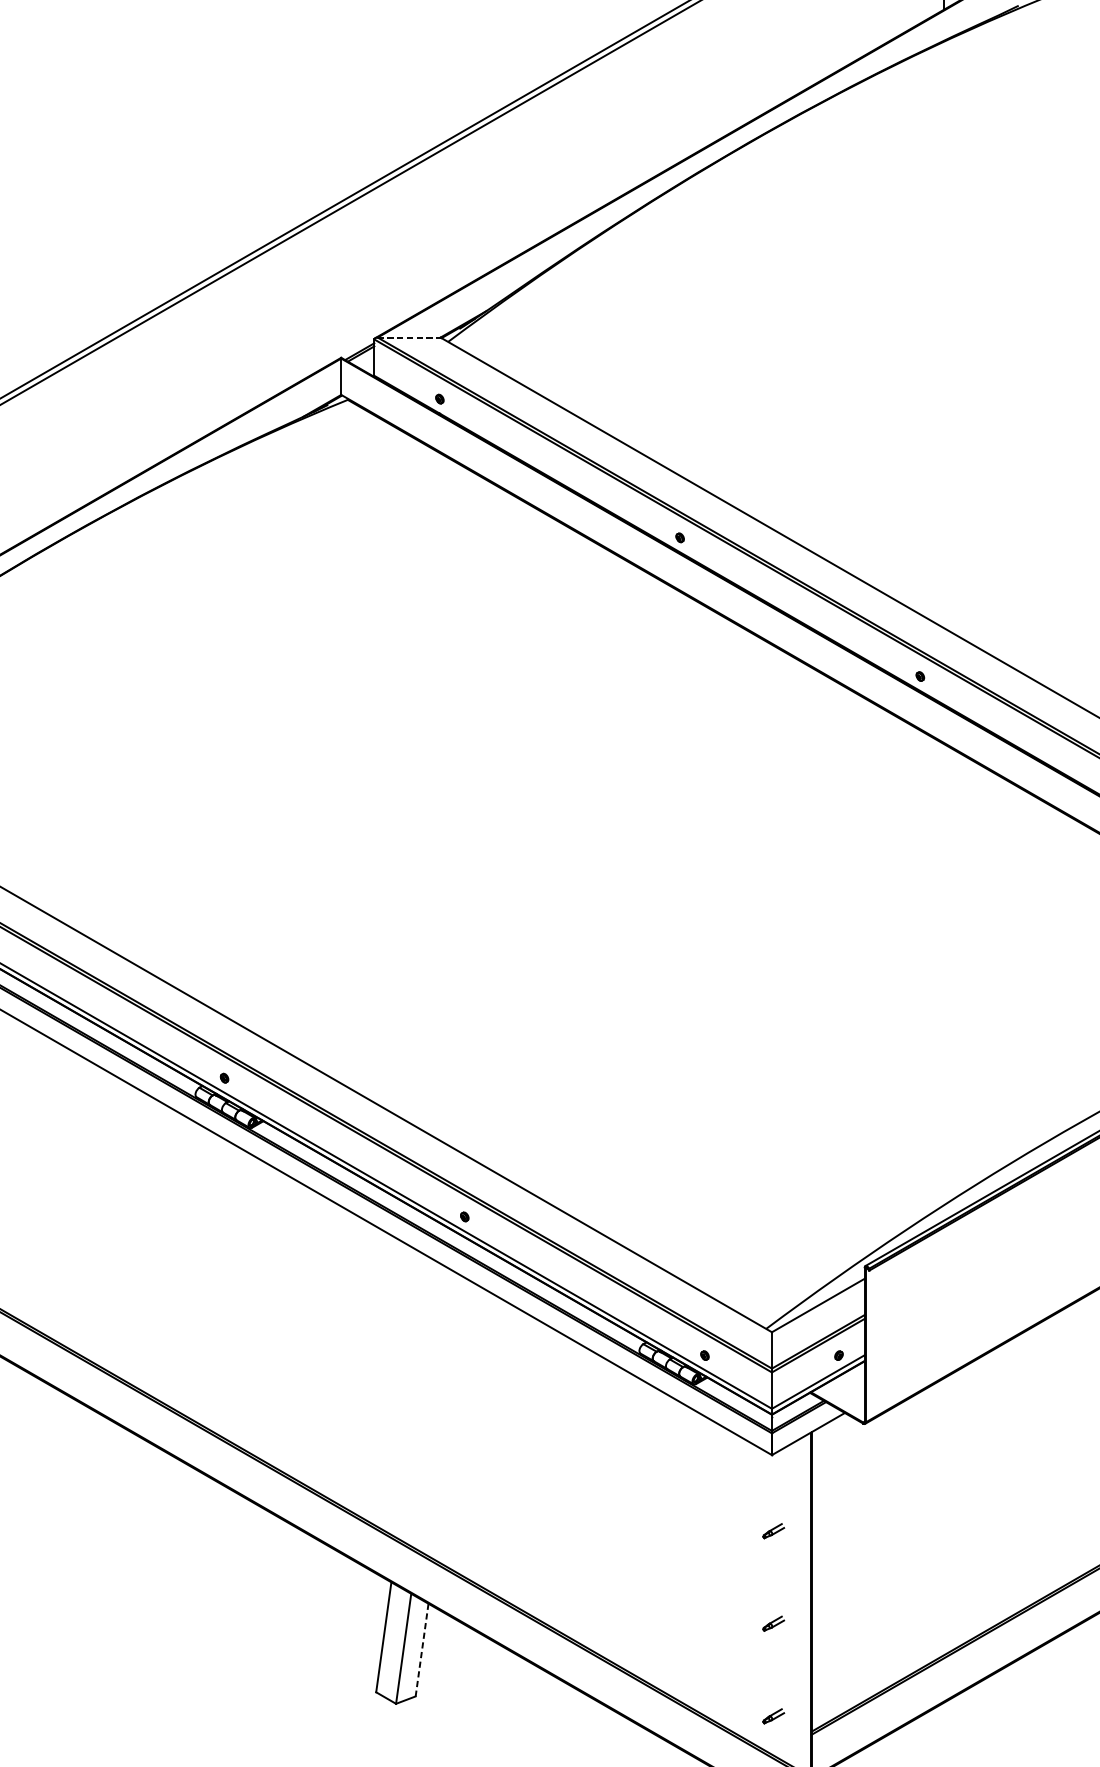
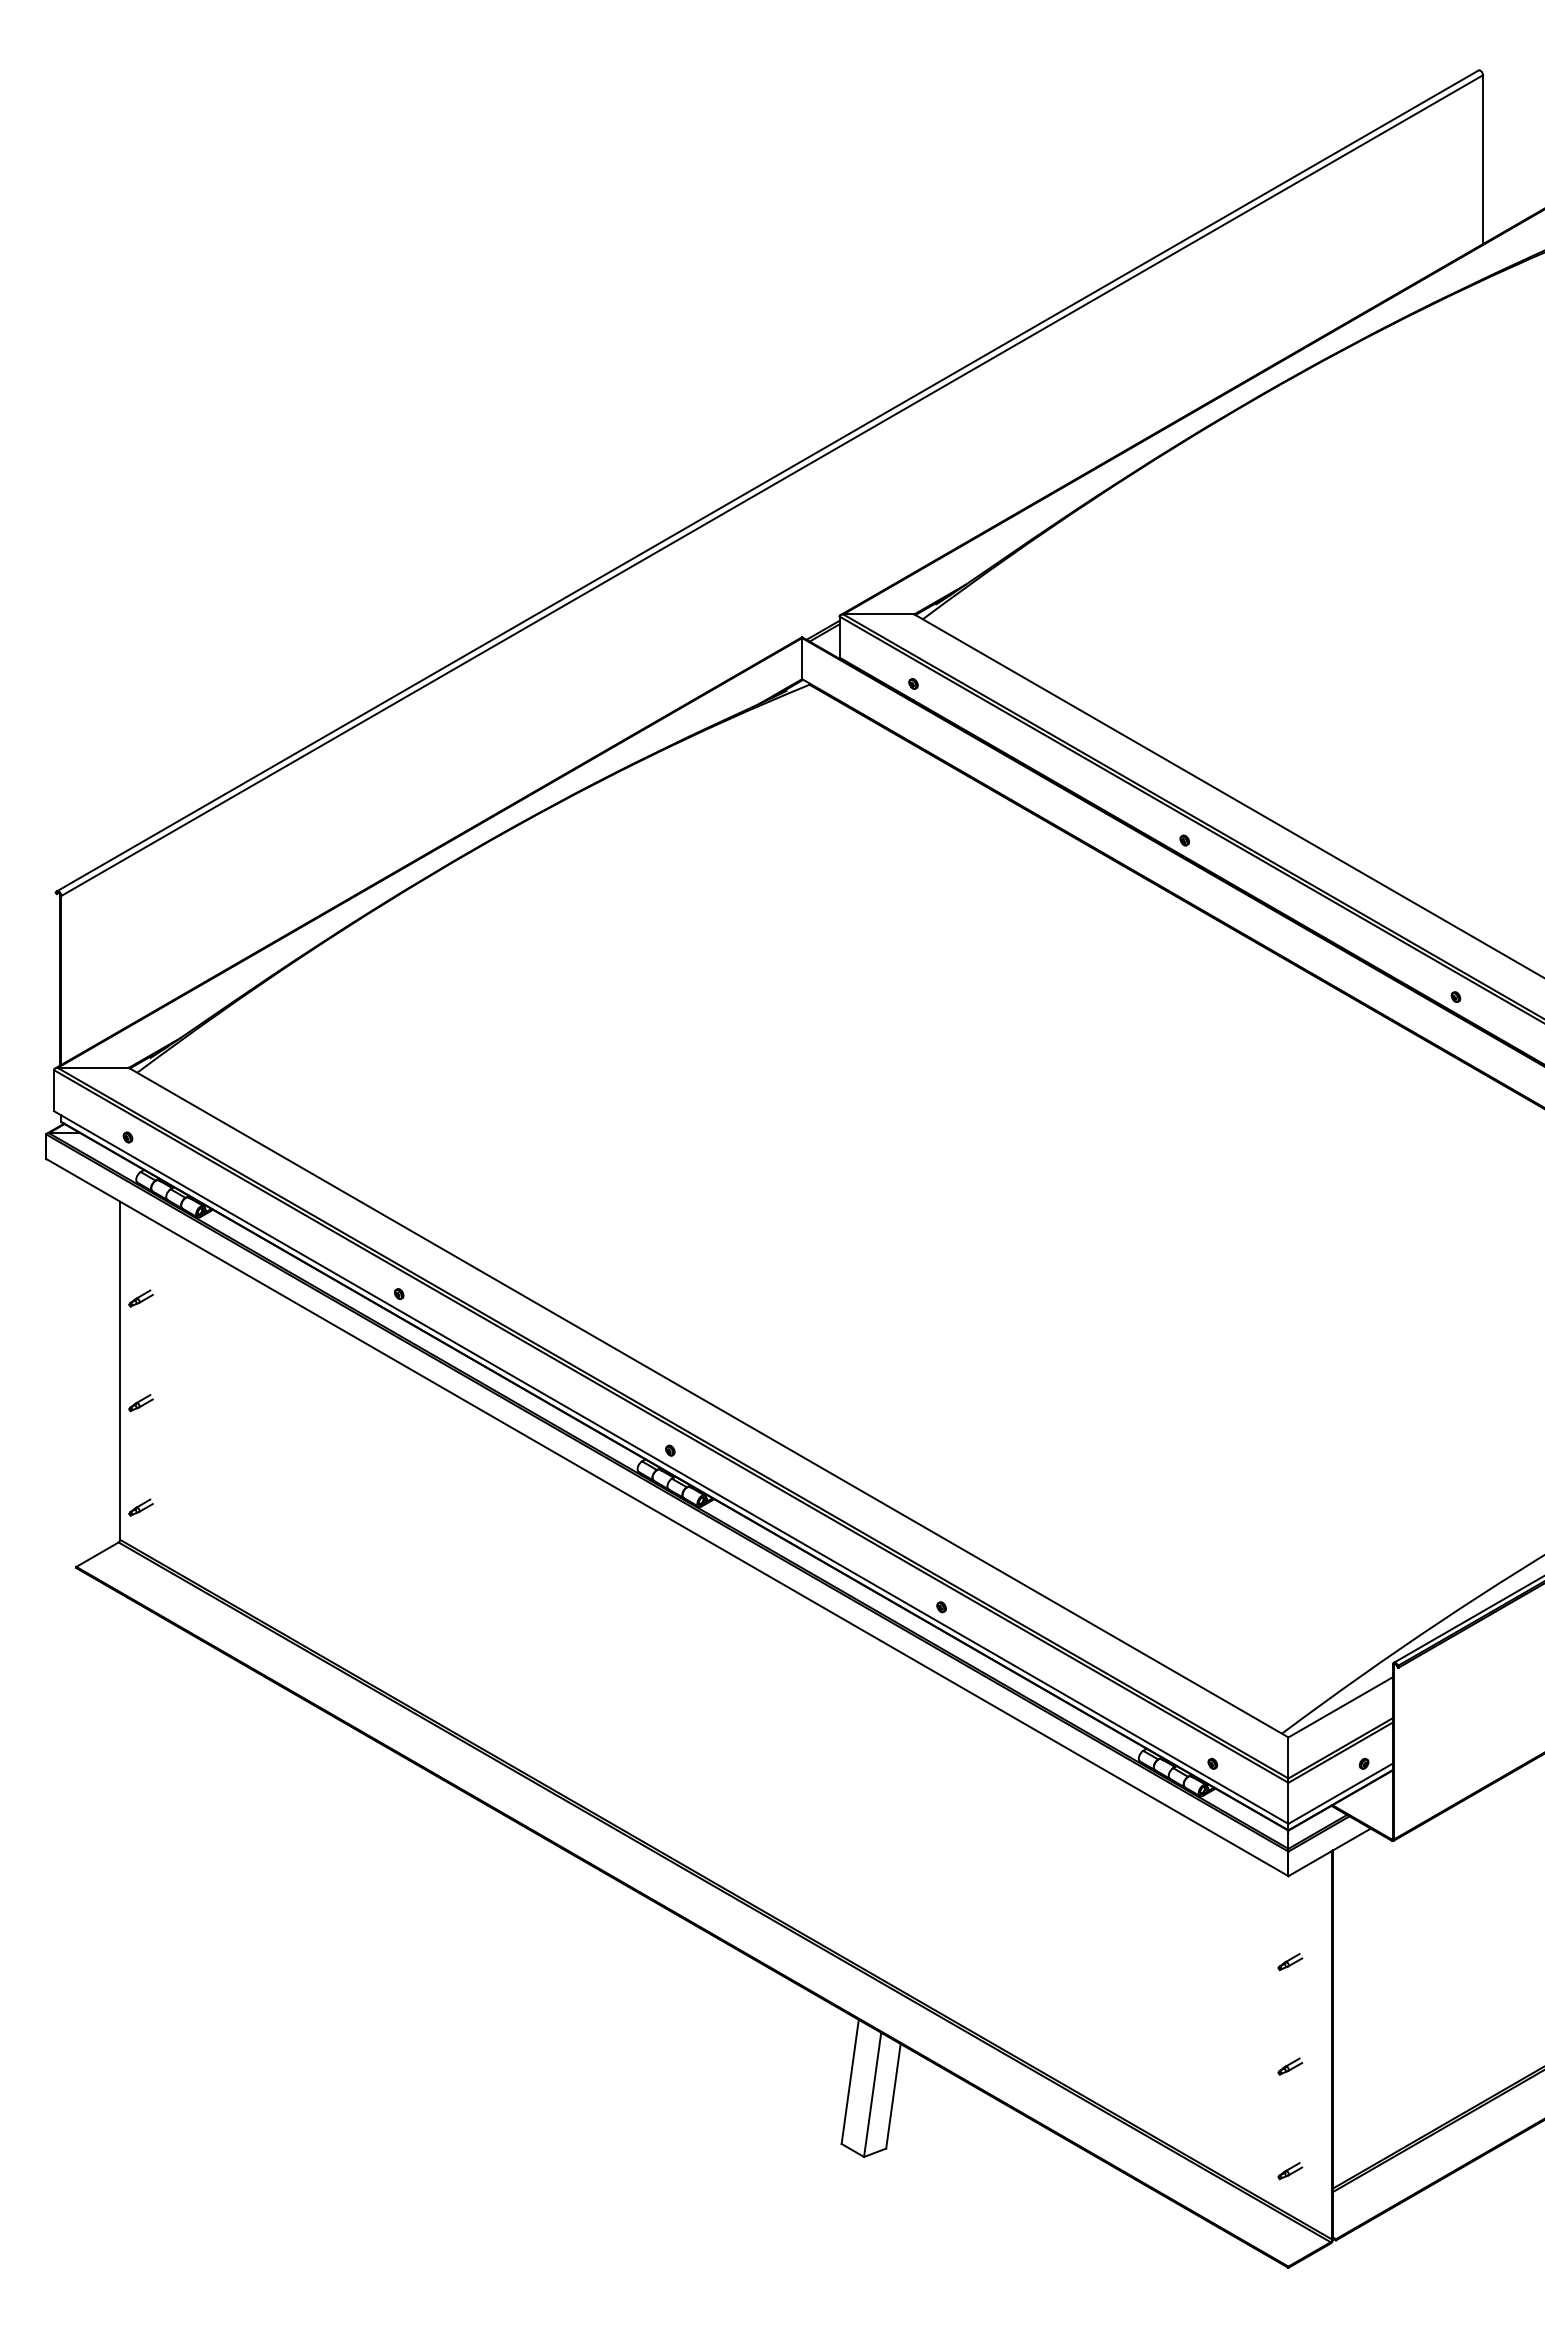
line: (409, 337) -> (879, 614), dashed -> solid
line: (422, 1650) -> (893, 2096), dashed -> solid

